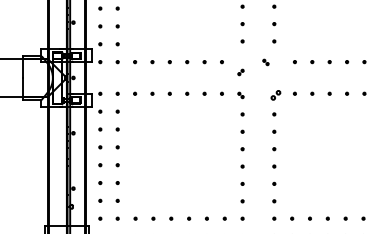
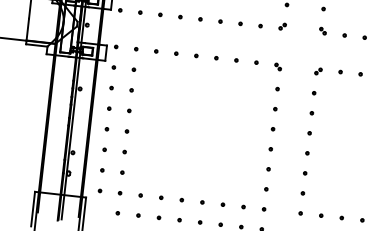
part: (265, 62) -> (322, 31), moved
part: (240, 72) -> (282, 26), moved
part: (275, 95) -> (317, 71), size x0.62

